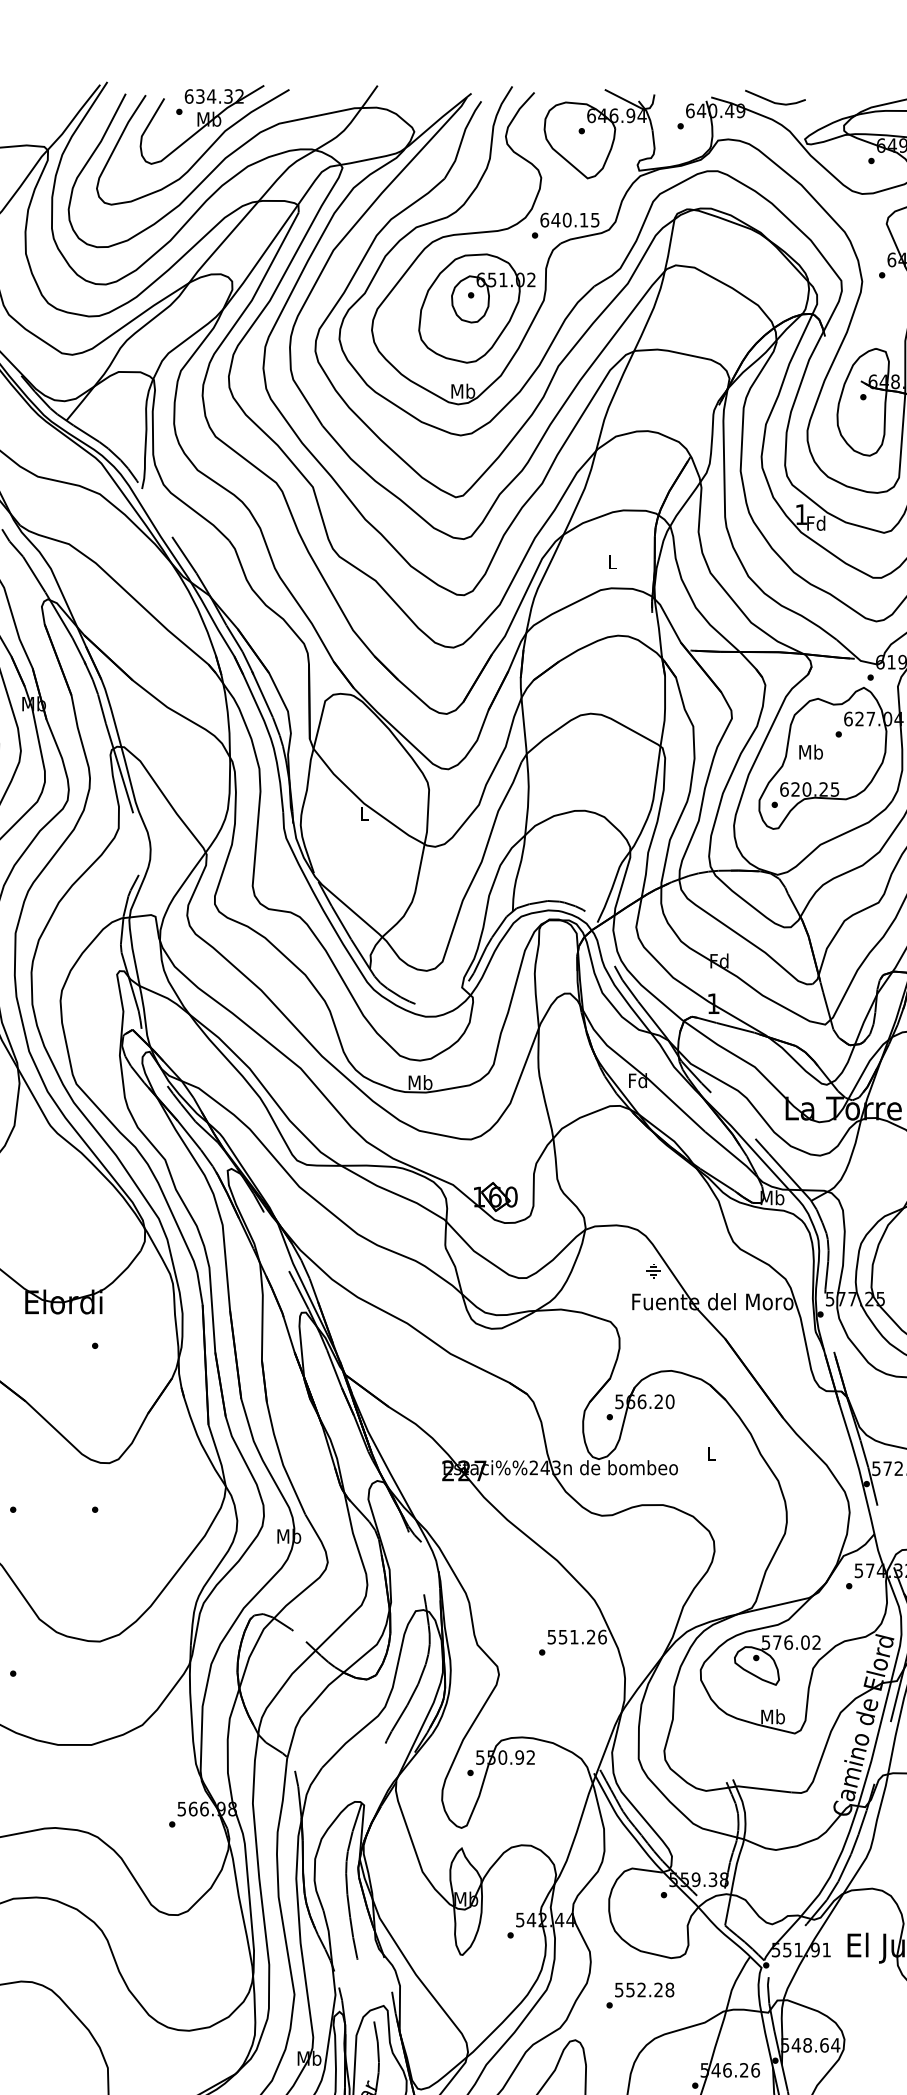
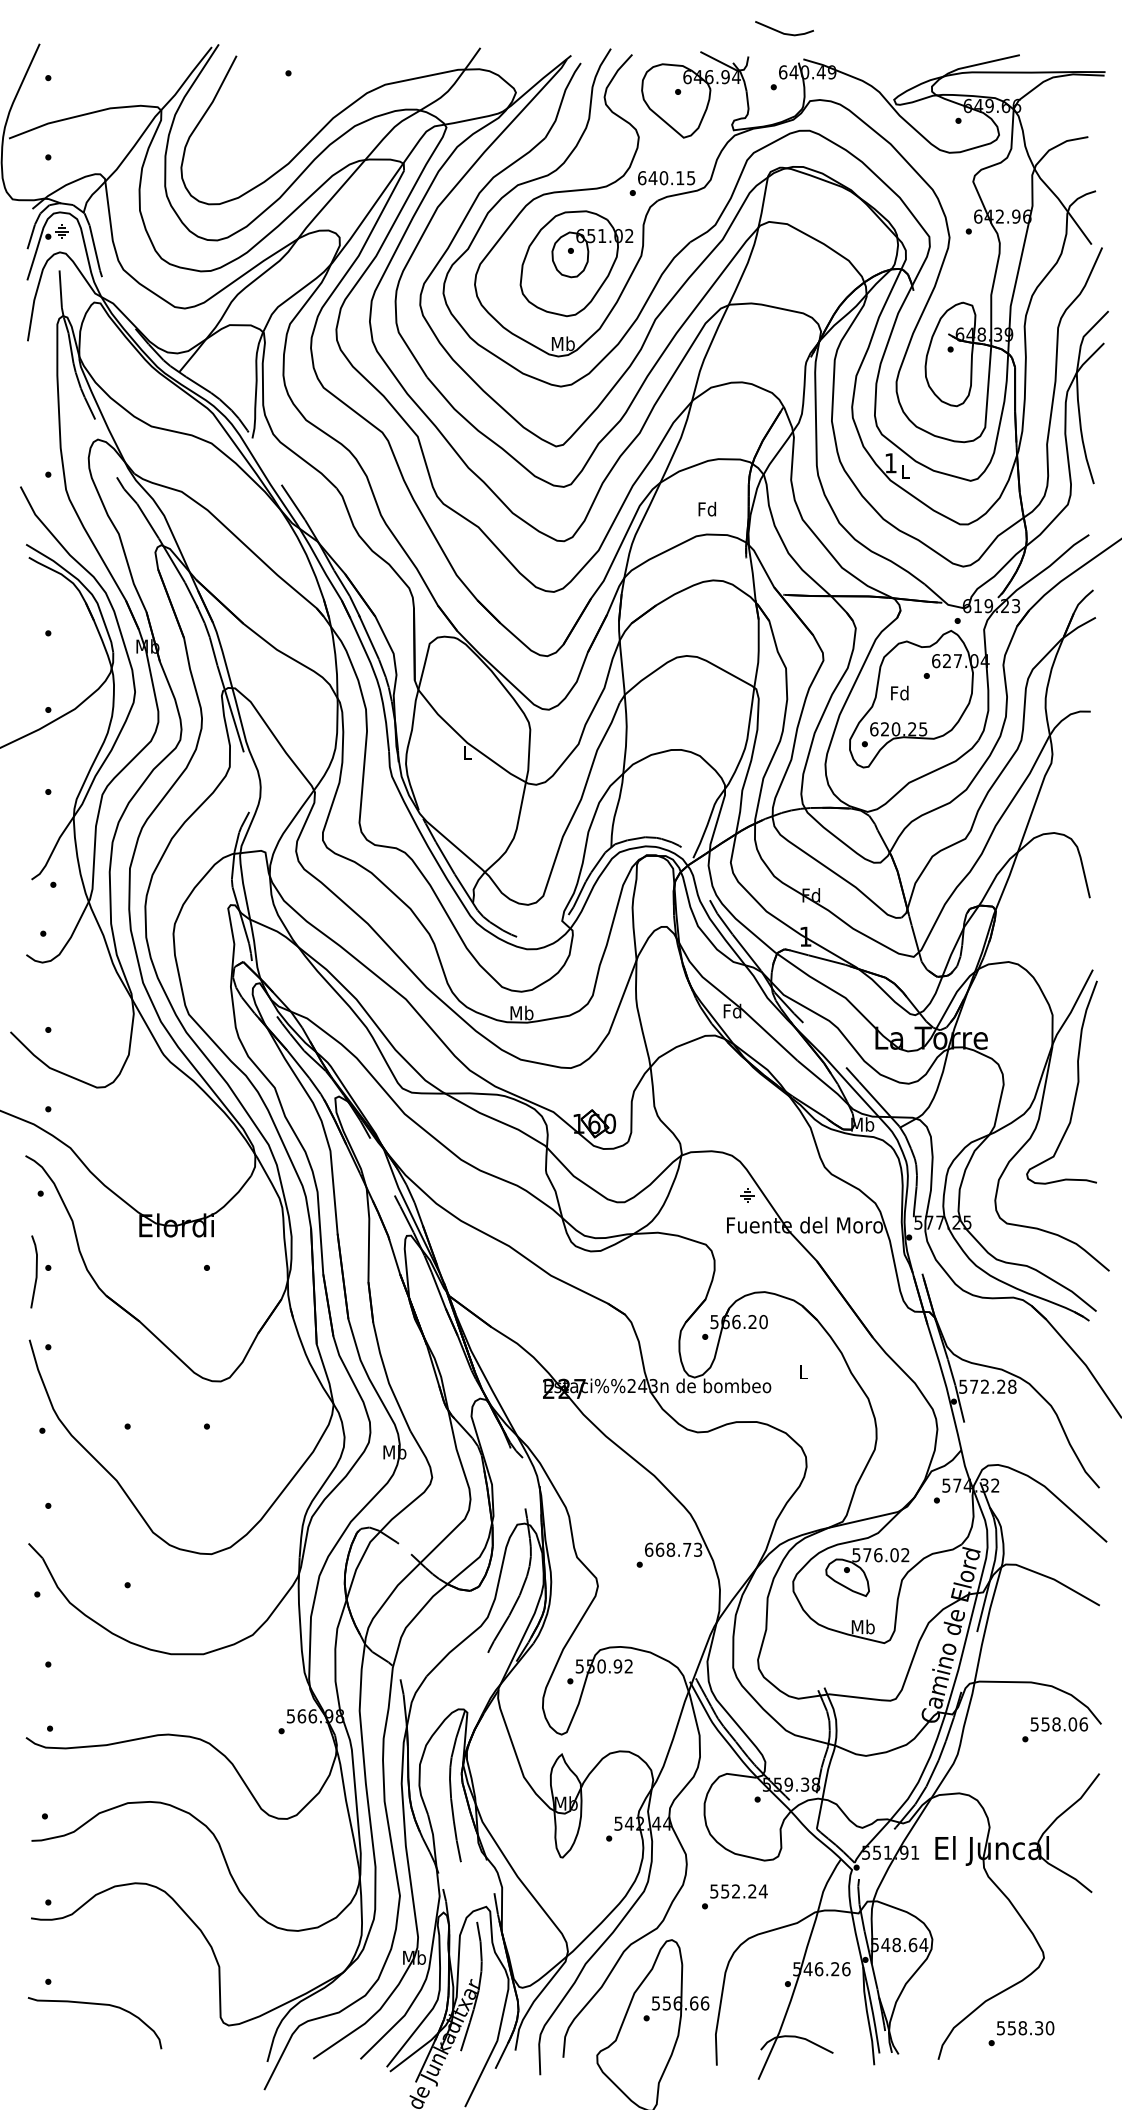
line: (774, 101) -> (783, 32), moved
part: (192, 145) -> (301, 105), removed
text: (815, 523) -> (904, 471), Fd -> L
text: (612, 561) -> (707, 508), L -> Fd
text: (810, 751) -> (899, 692), Mb -> Fd
text: (577, 1636) -> (673, 1549), 551.26 -> 668.73
text: (669, 1990) -> (762, 1891), 552.28 -> 552.24

